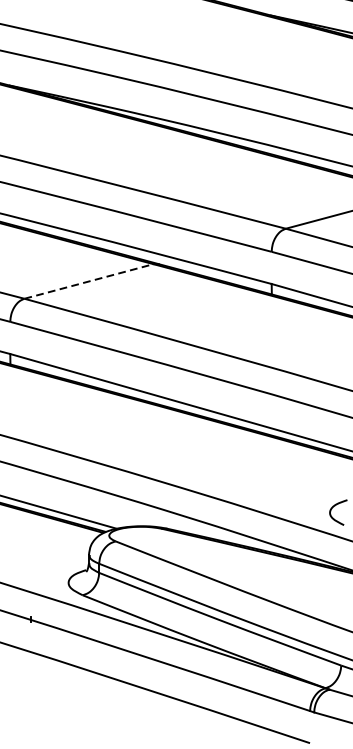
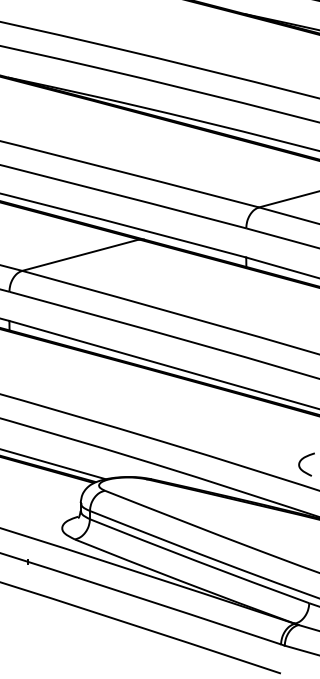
line: (88, 281) -> (80, 255), dashed -> solid

